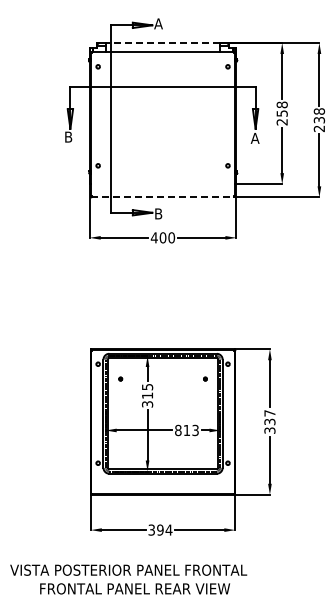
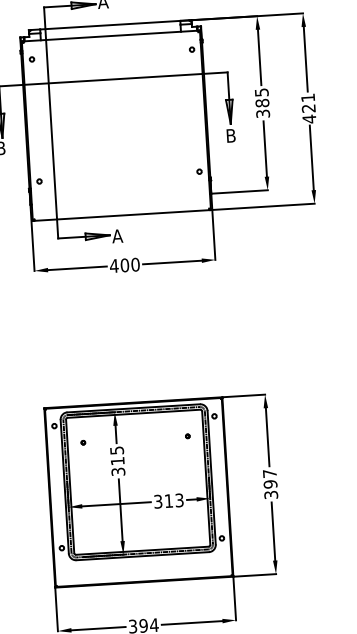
line: (163, 42) -> (110, 24), dashed -> solid
text: (281, 113) -> (261, 103), 258 -> 385
text: (319, 120) -> (308, 108), 238 -> 421
text: (254, 137) -> (230, 134), A -> B
line: (163, 197) -> (122, 215), dashed -> solid
text: (158, 213) -> (117, 235), B -> A
text: (269, 421) -> (269, 483), 337 -> 397
text: (178, 430) -> (158, 501), 813 -> 313

